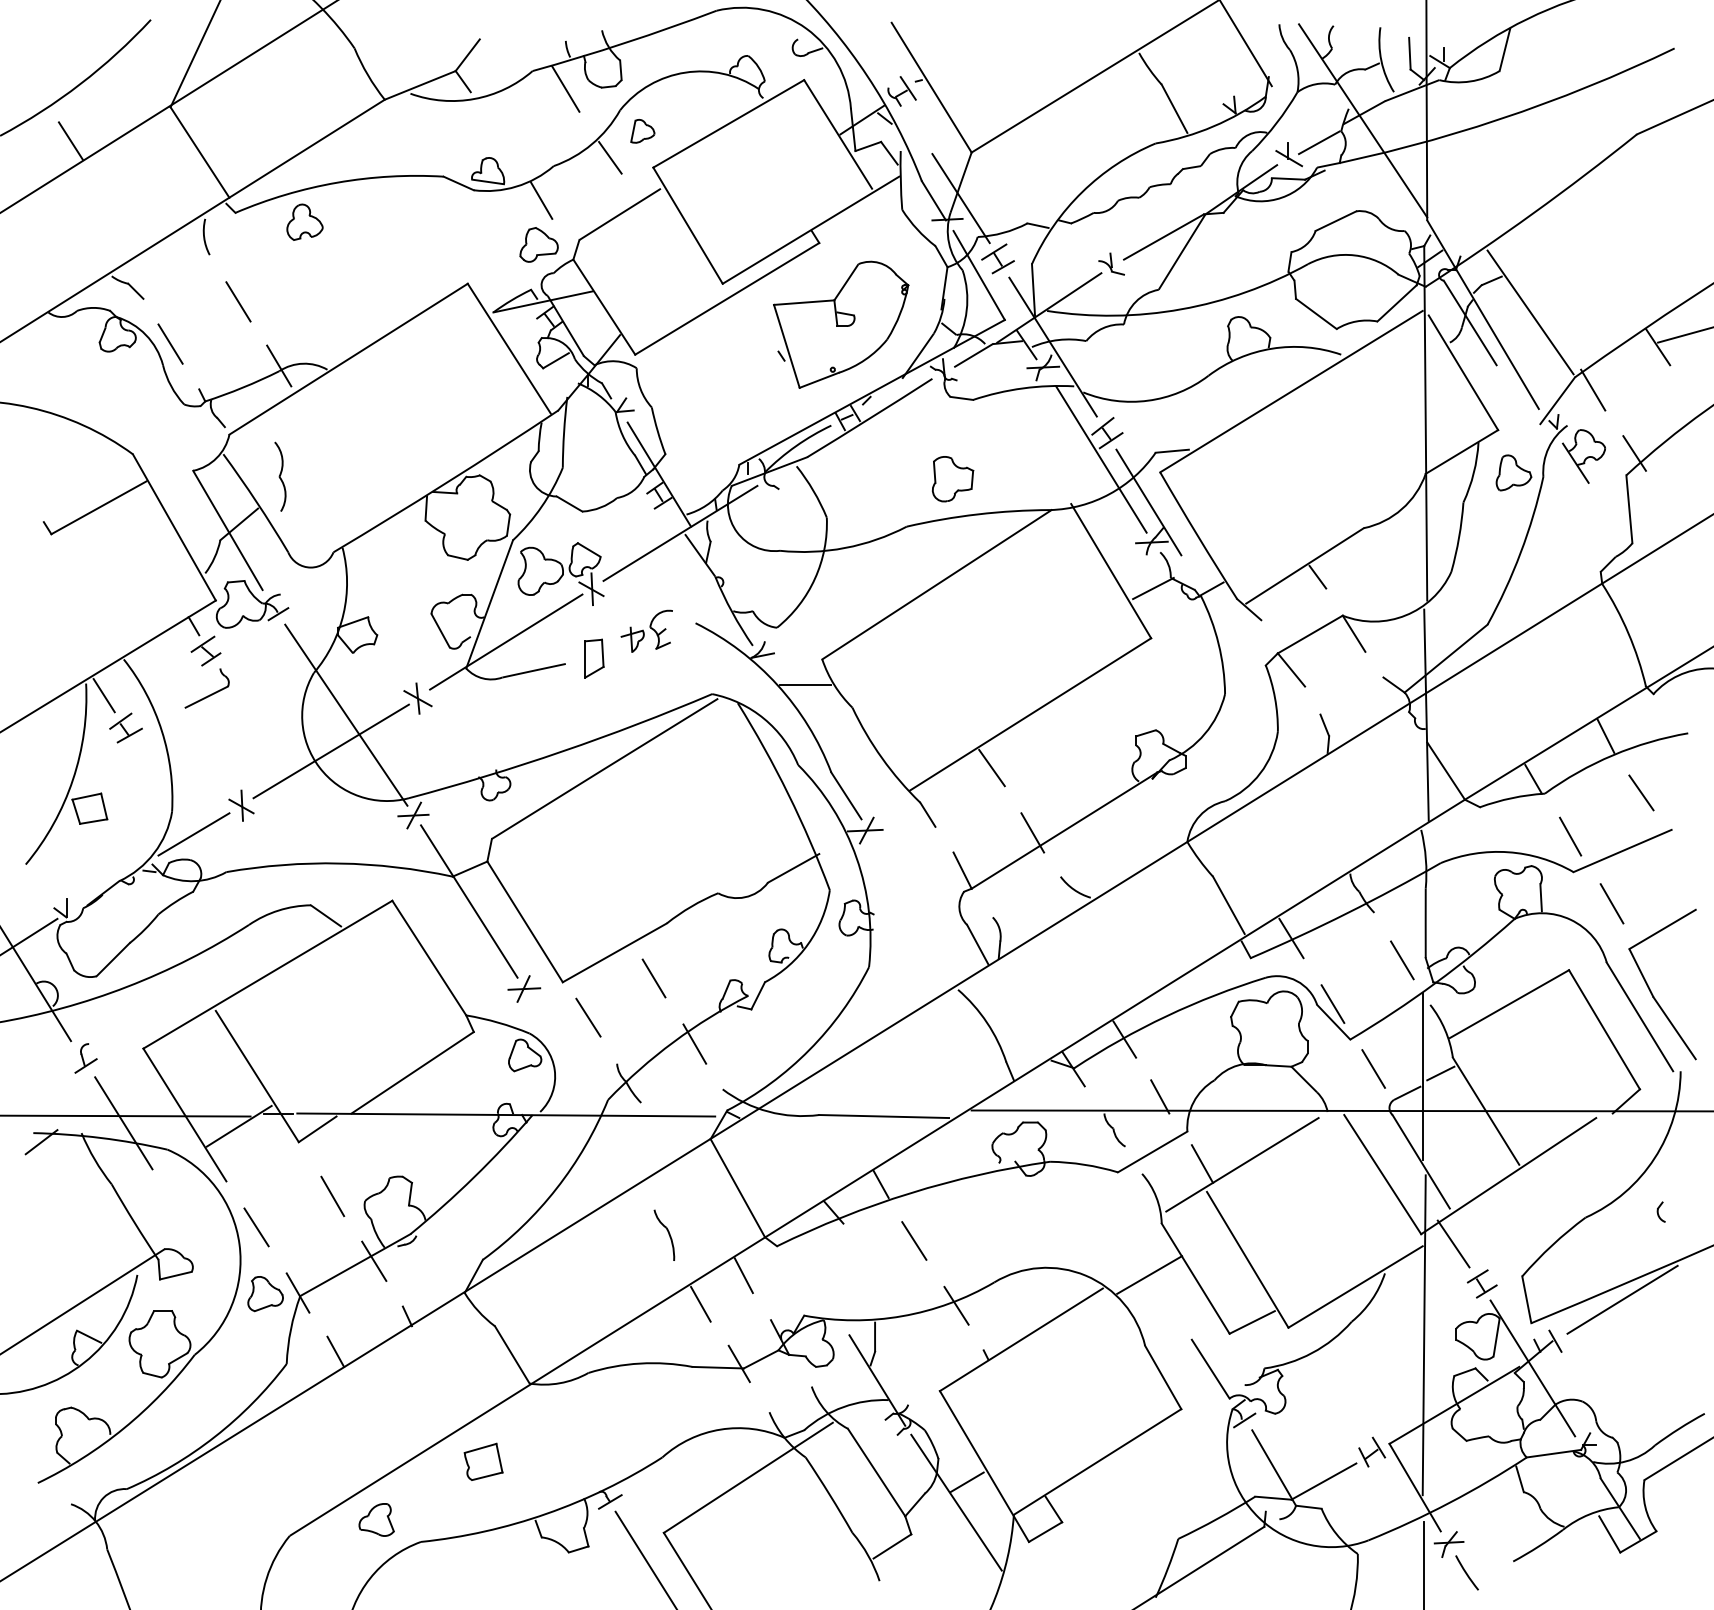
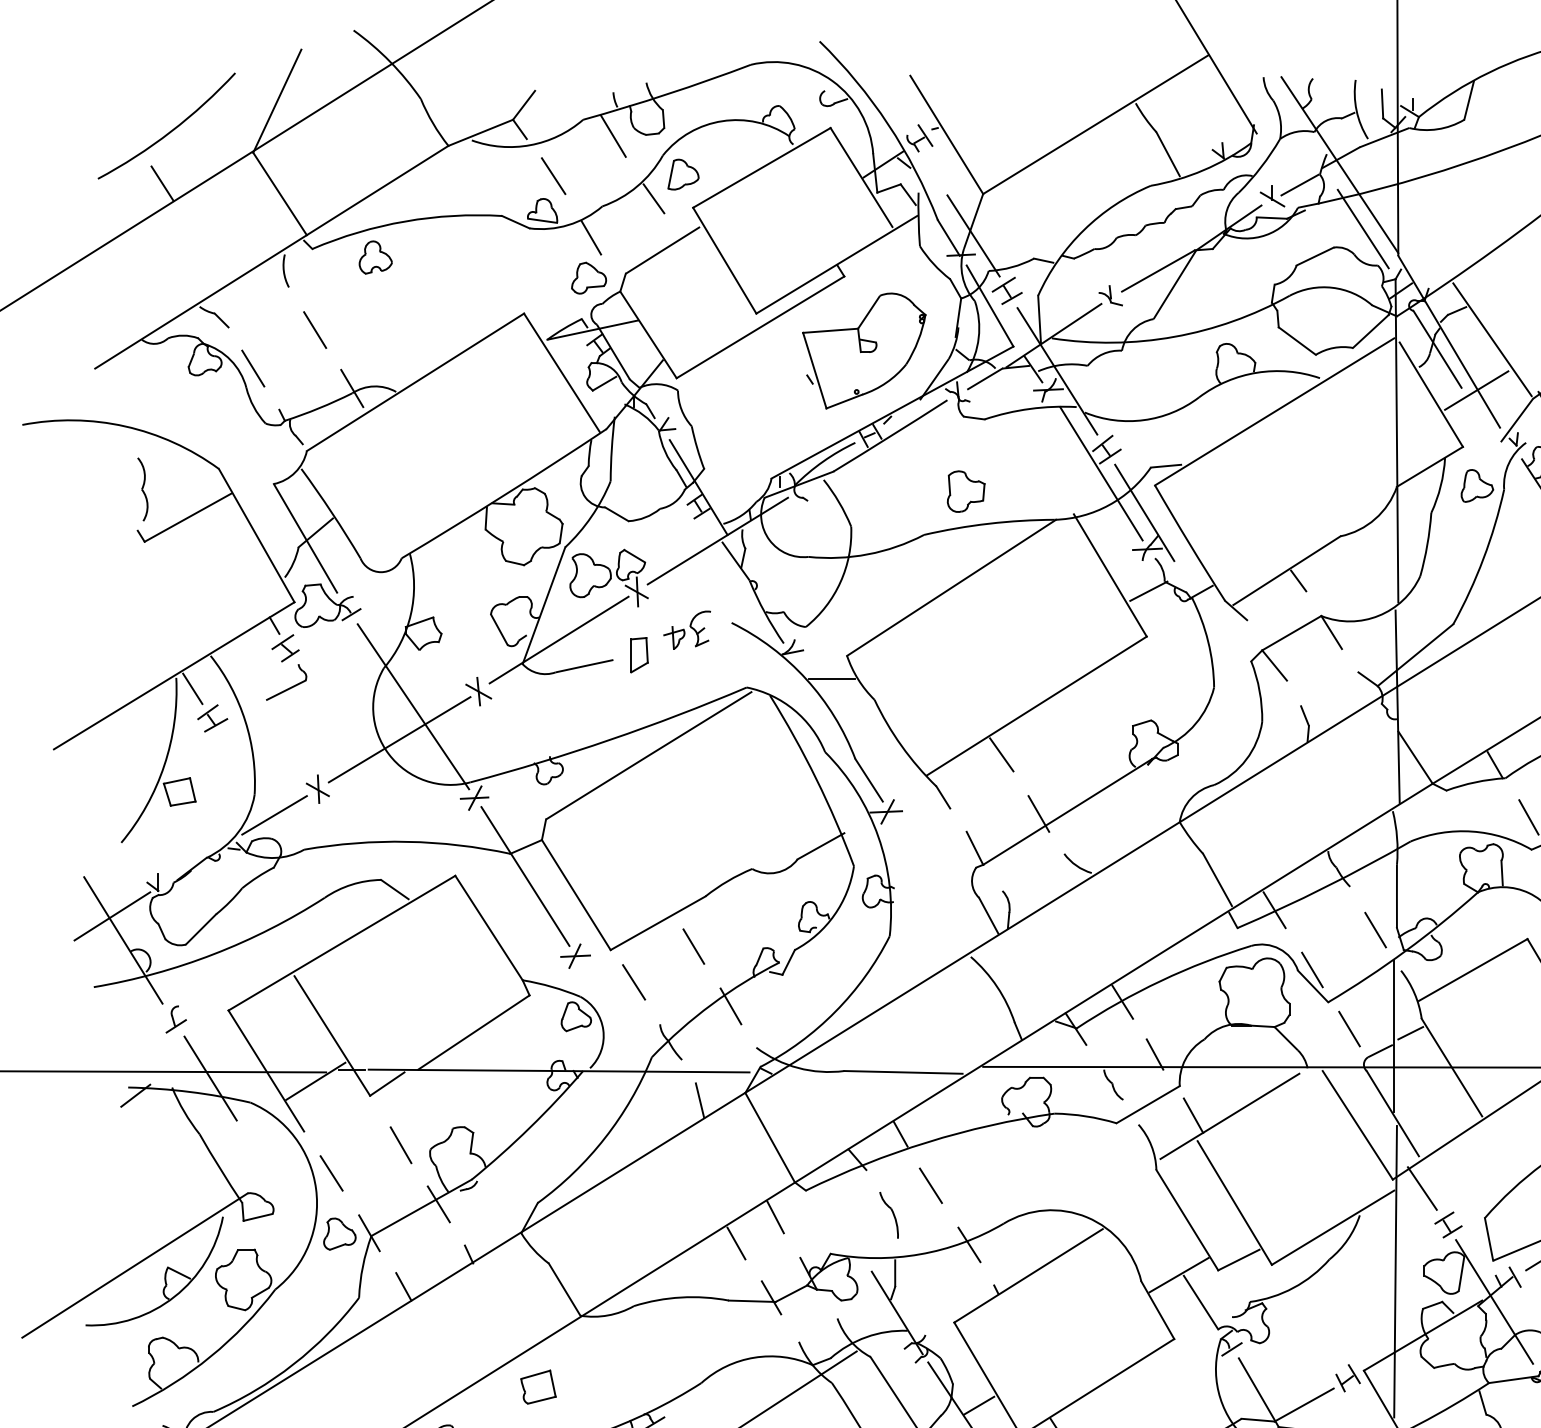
part: (642, 131) -> (683, 174), size x1.43
line: (500, 132) -> (553, 175), added
line: (1388, 191) -> (1363, 229), added
line: (1512, 368) -> (1476, 390), added
part: (280, 476) -> (142, 489), moved
line: (660, 1147) -> (699, 1100), added
part: (664, 1234) -> (889, 1214), moved
line: (1149, 1274) -> (1178, 1274), moved

